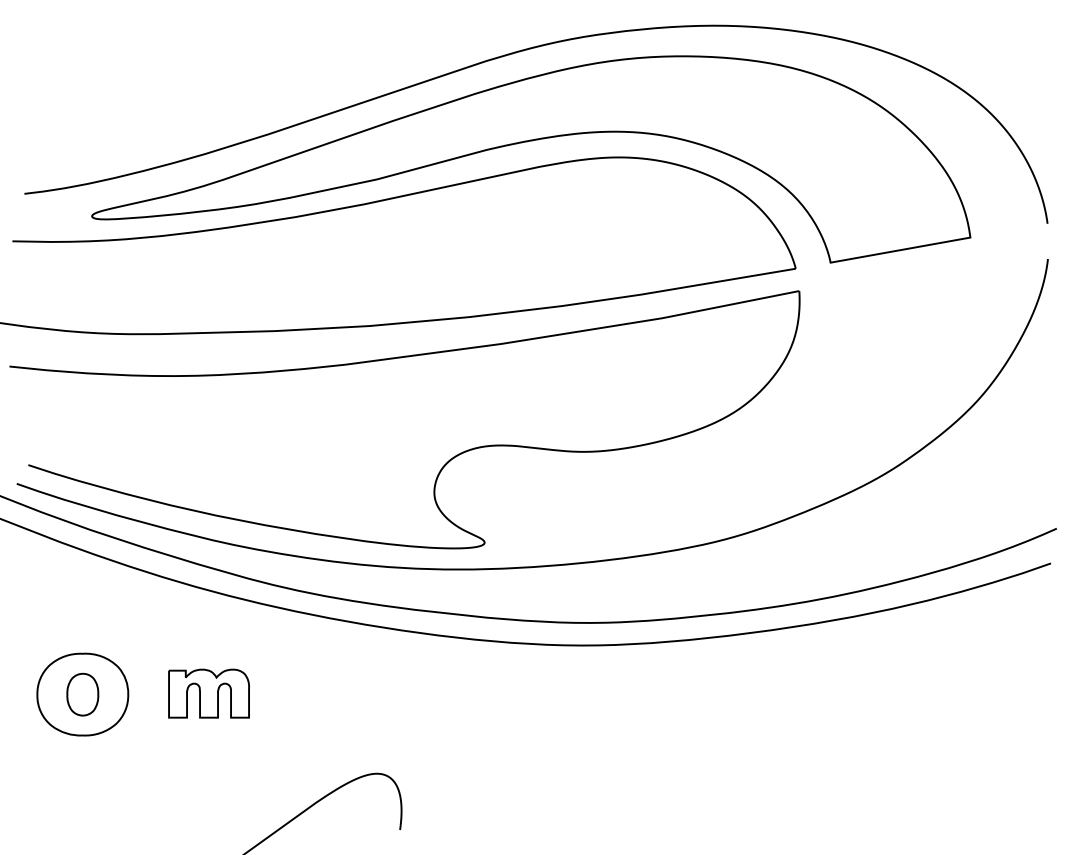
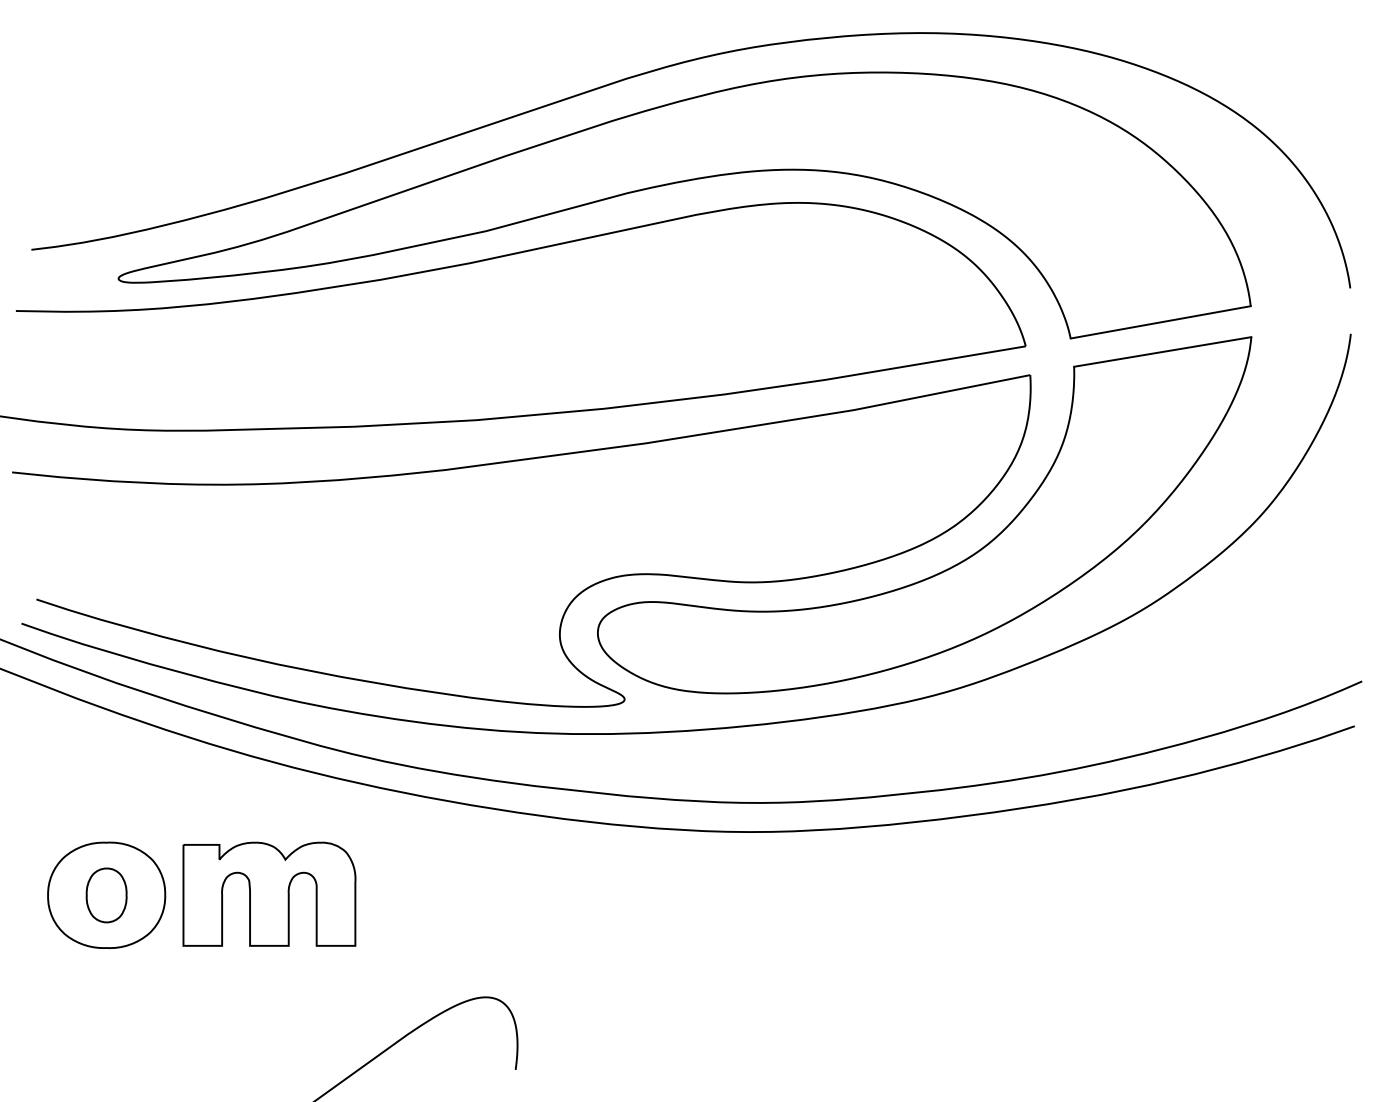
part: (737, 439) -> (950, 566), added
part: (208, 693) -> (268, 893), size x1.67

